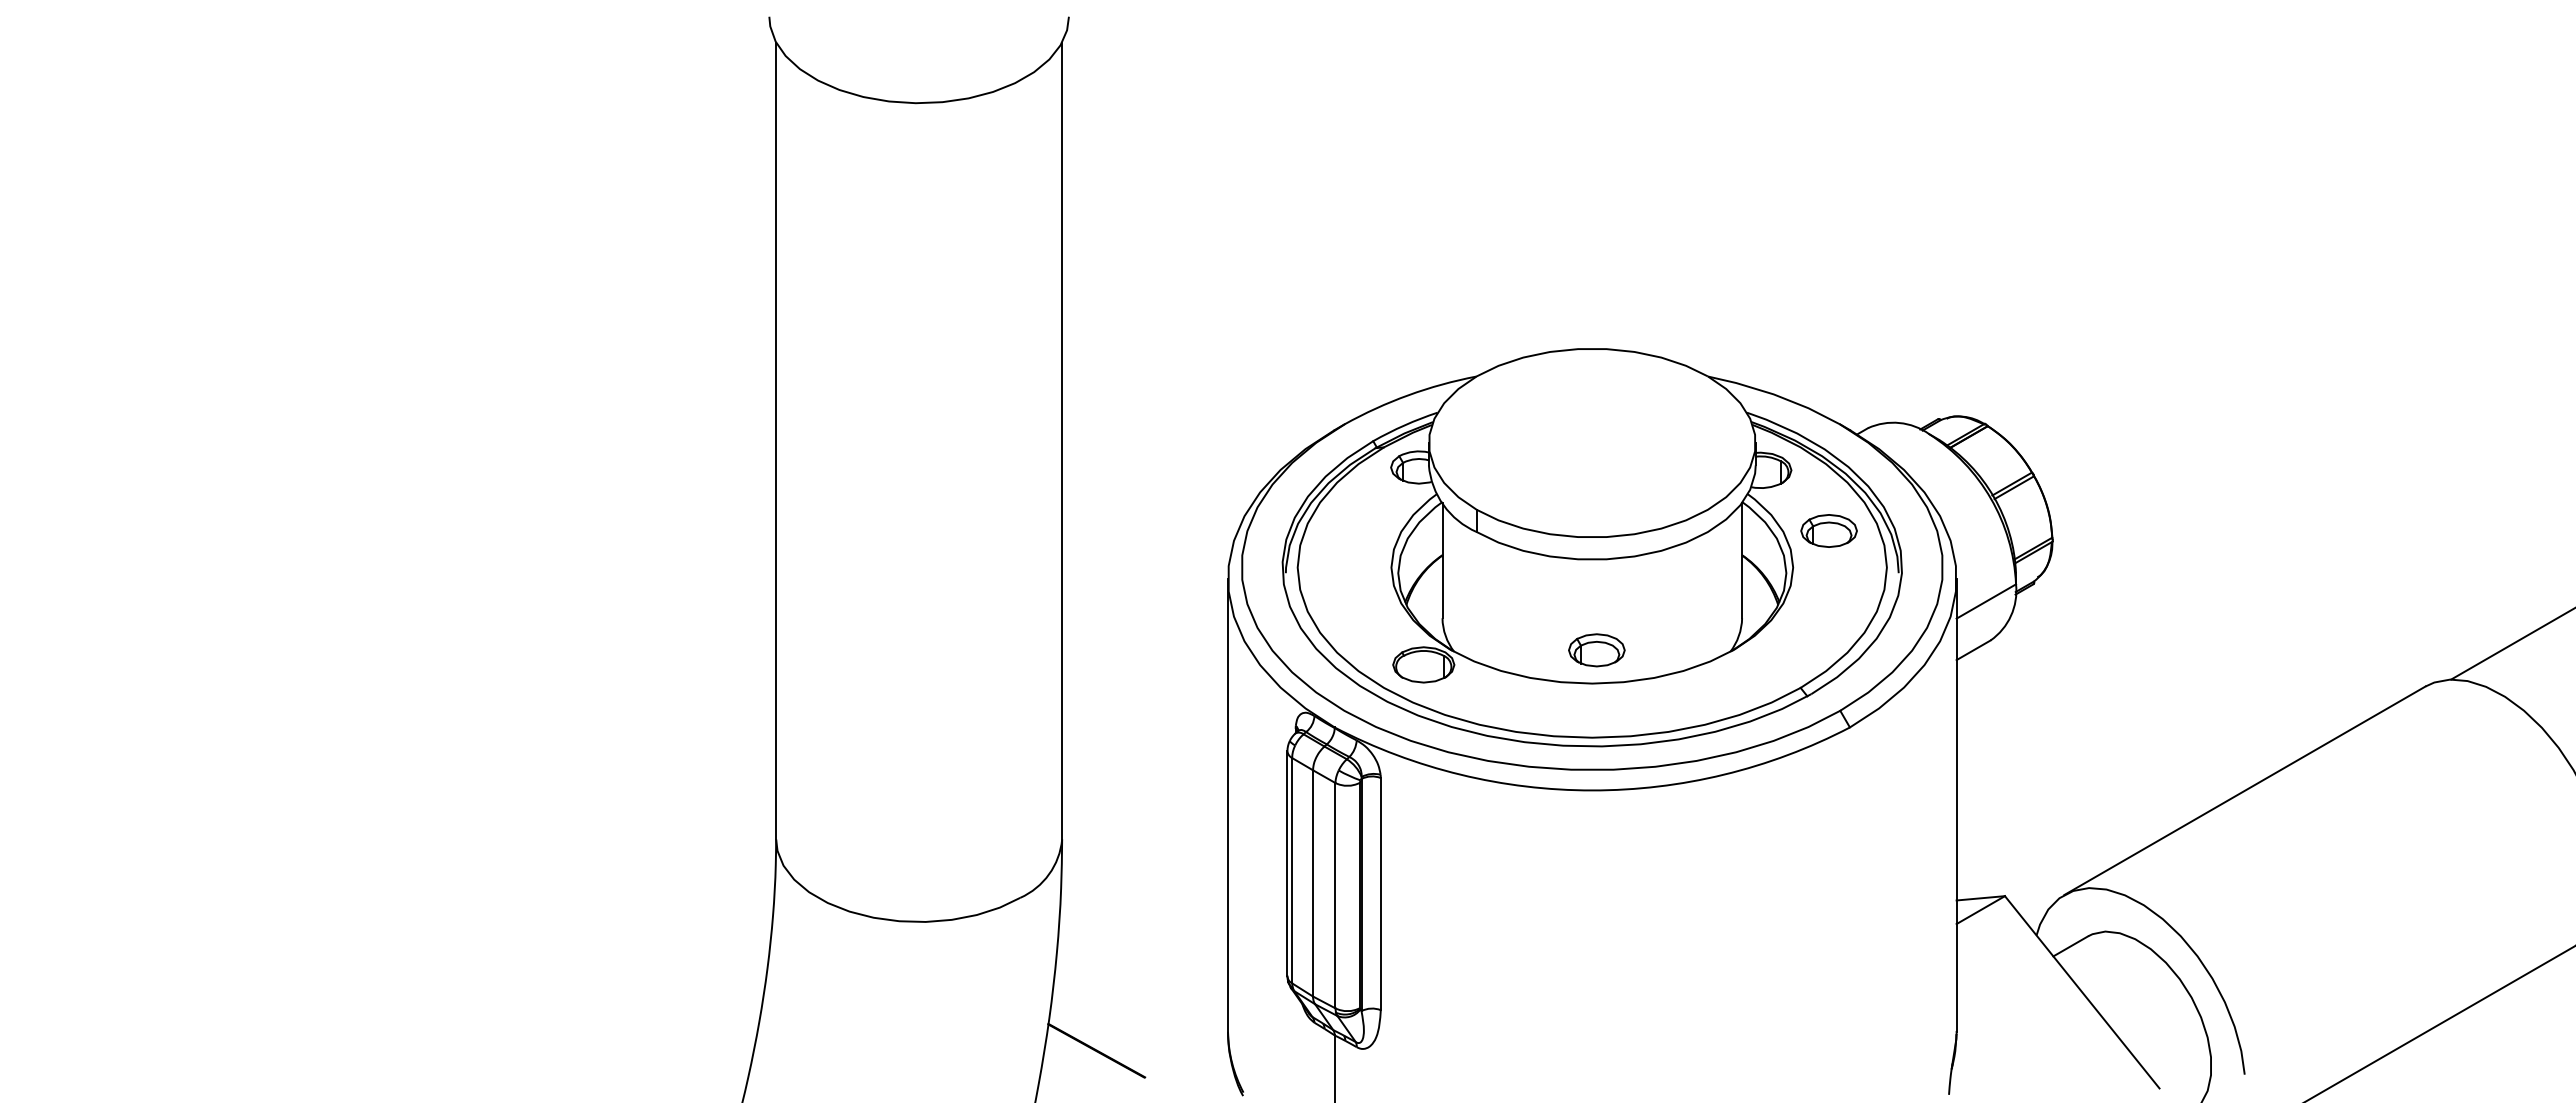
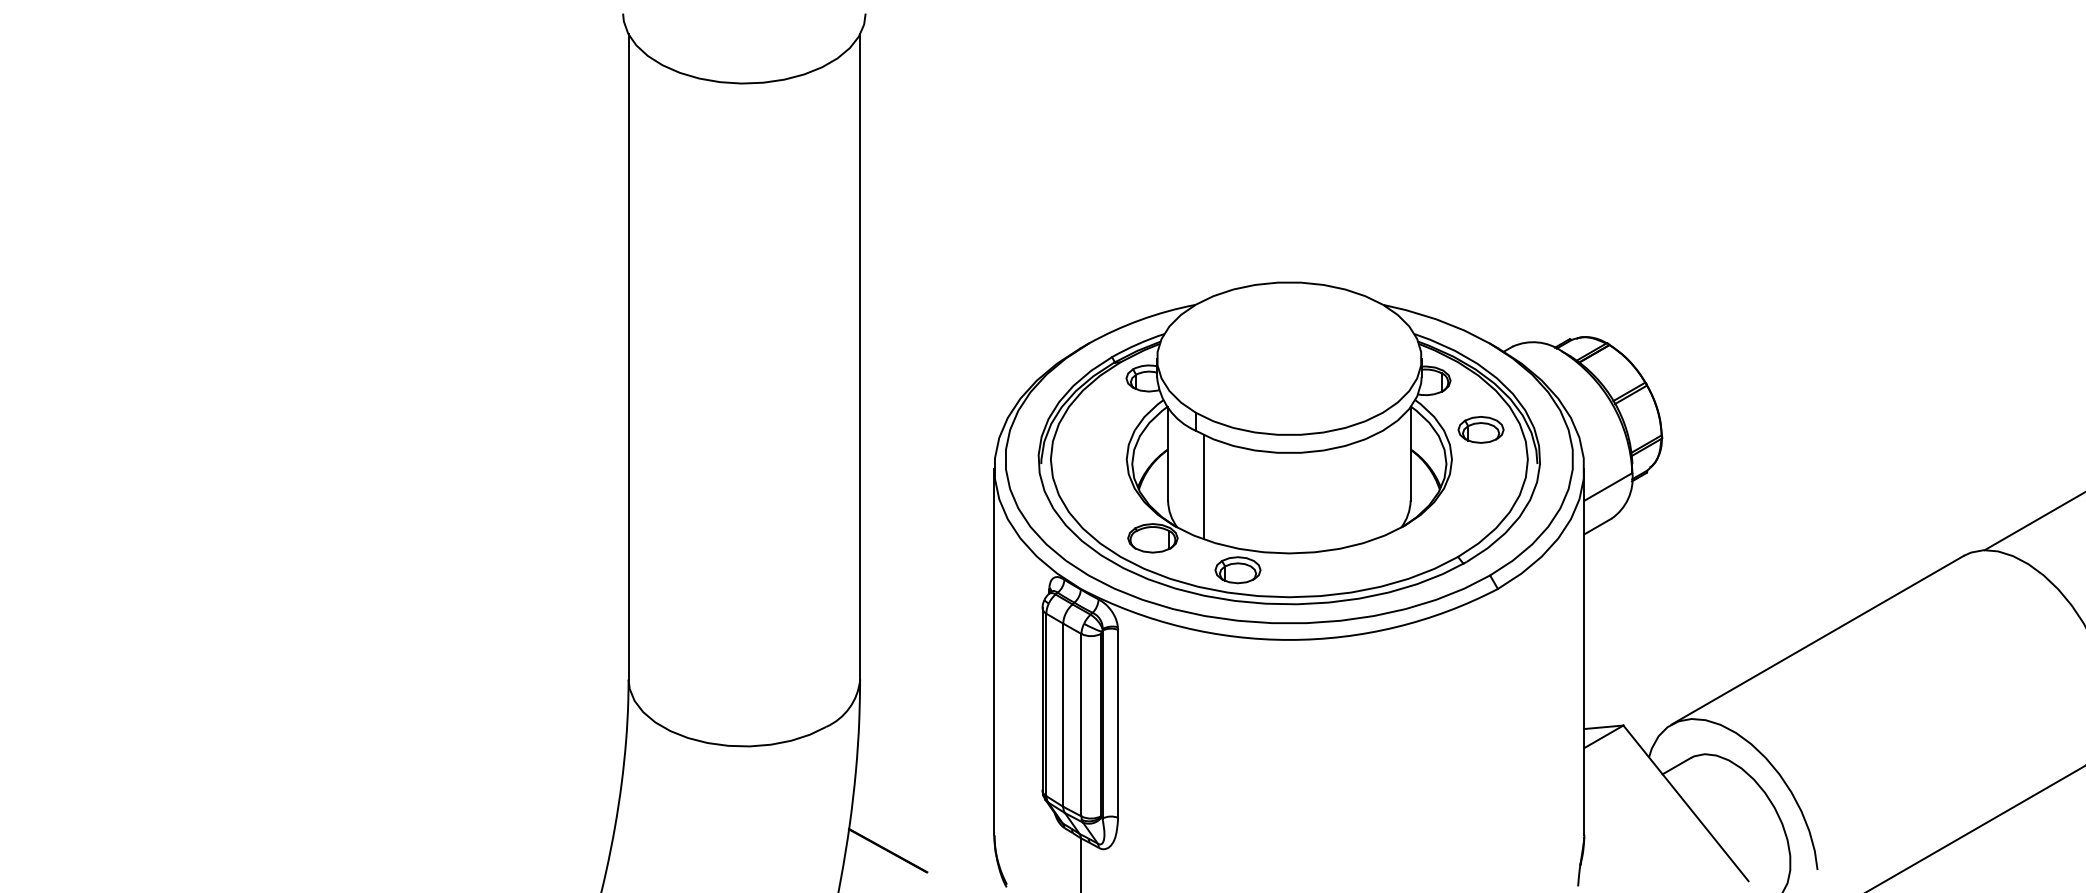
line: (1486, 601) -> (1203, 486), added
part: (1596, 650) -> (1237, 570), moved

